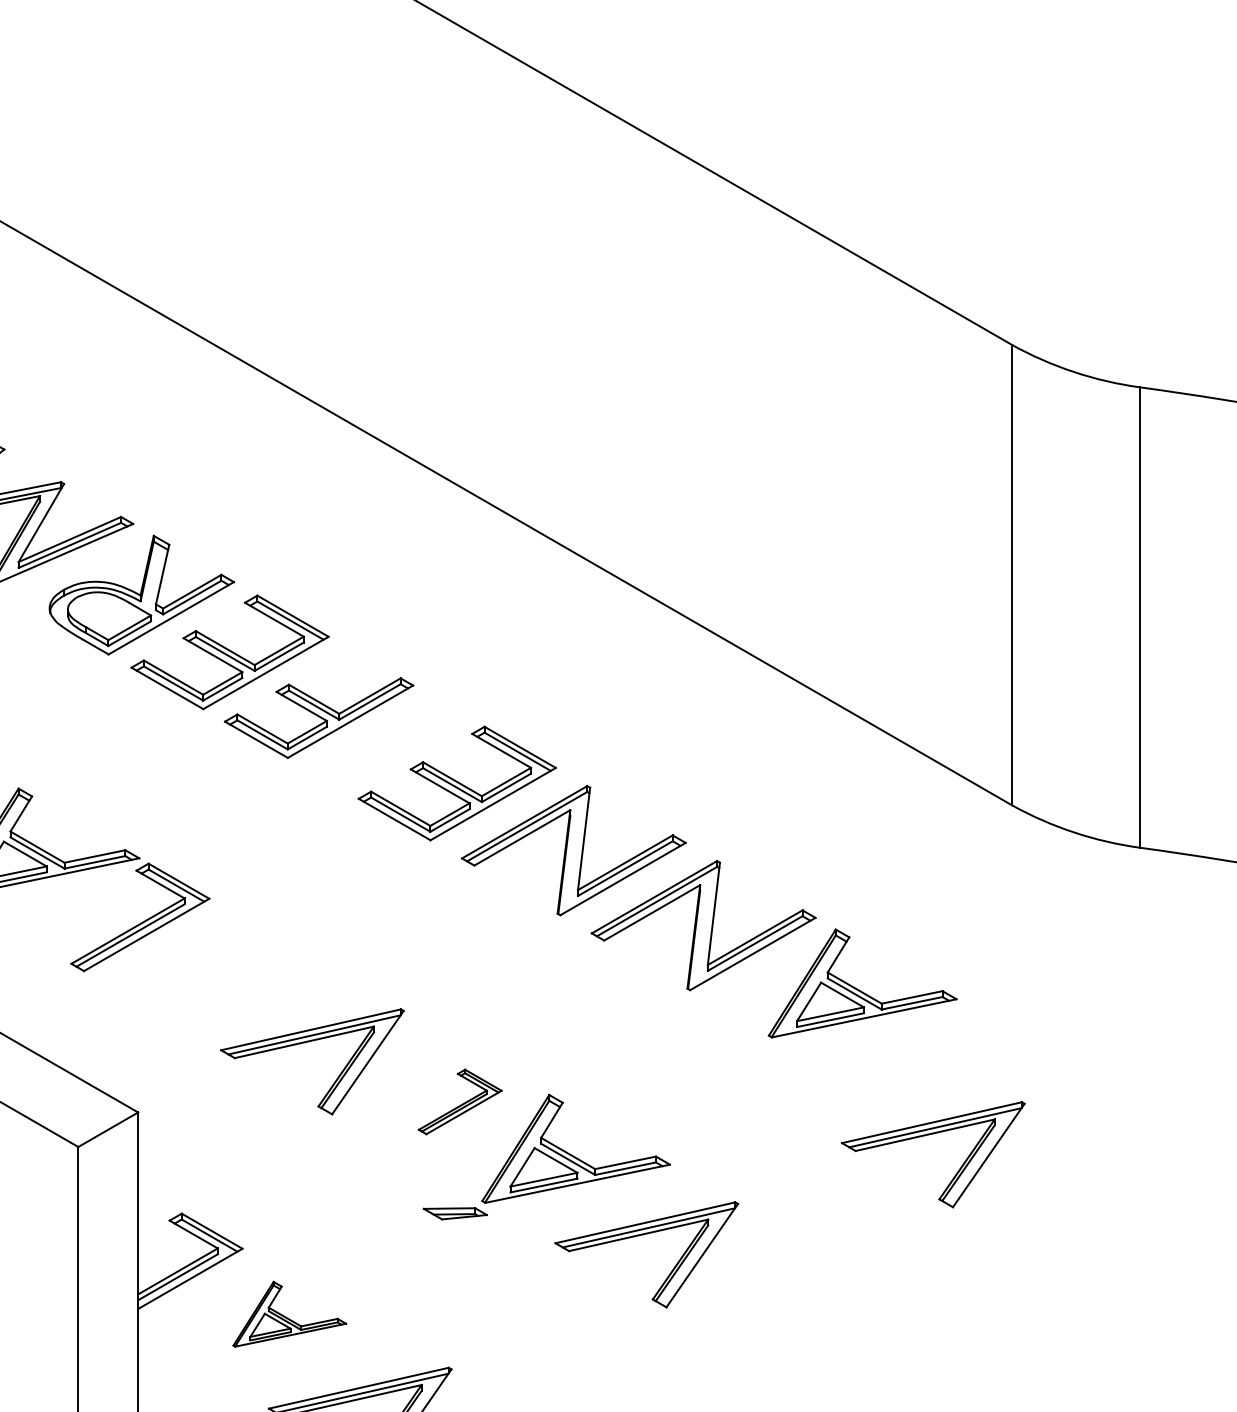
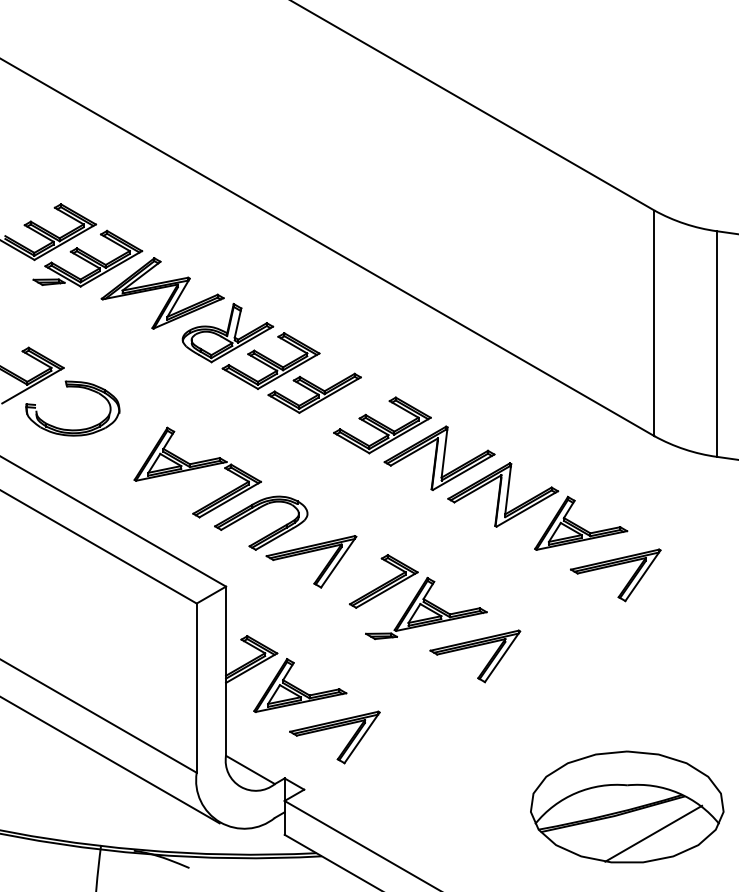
part: (198, 959) -> (255, 511), added
part: (459, 1102) -> (383, 581), size x1.67
part: (930, 1136) -> (614, 566), moved
part: (290, 1314) -> (300, 685), size x1.67

